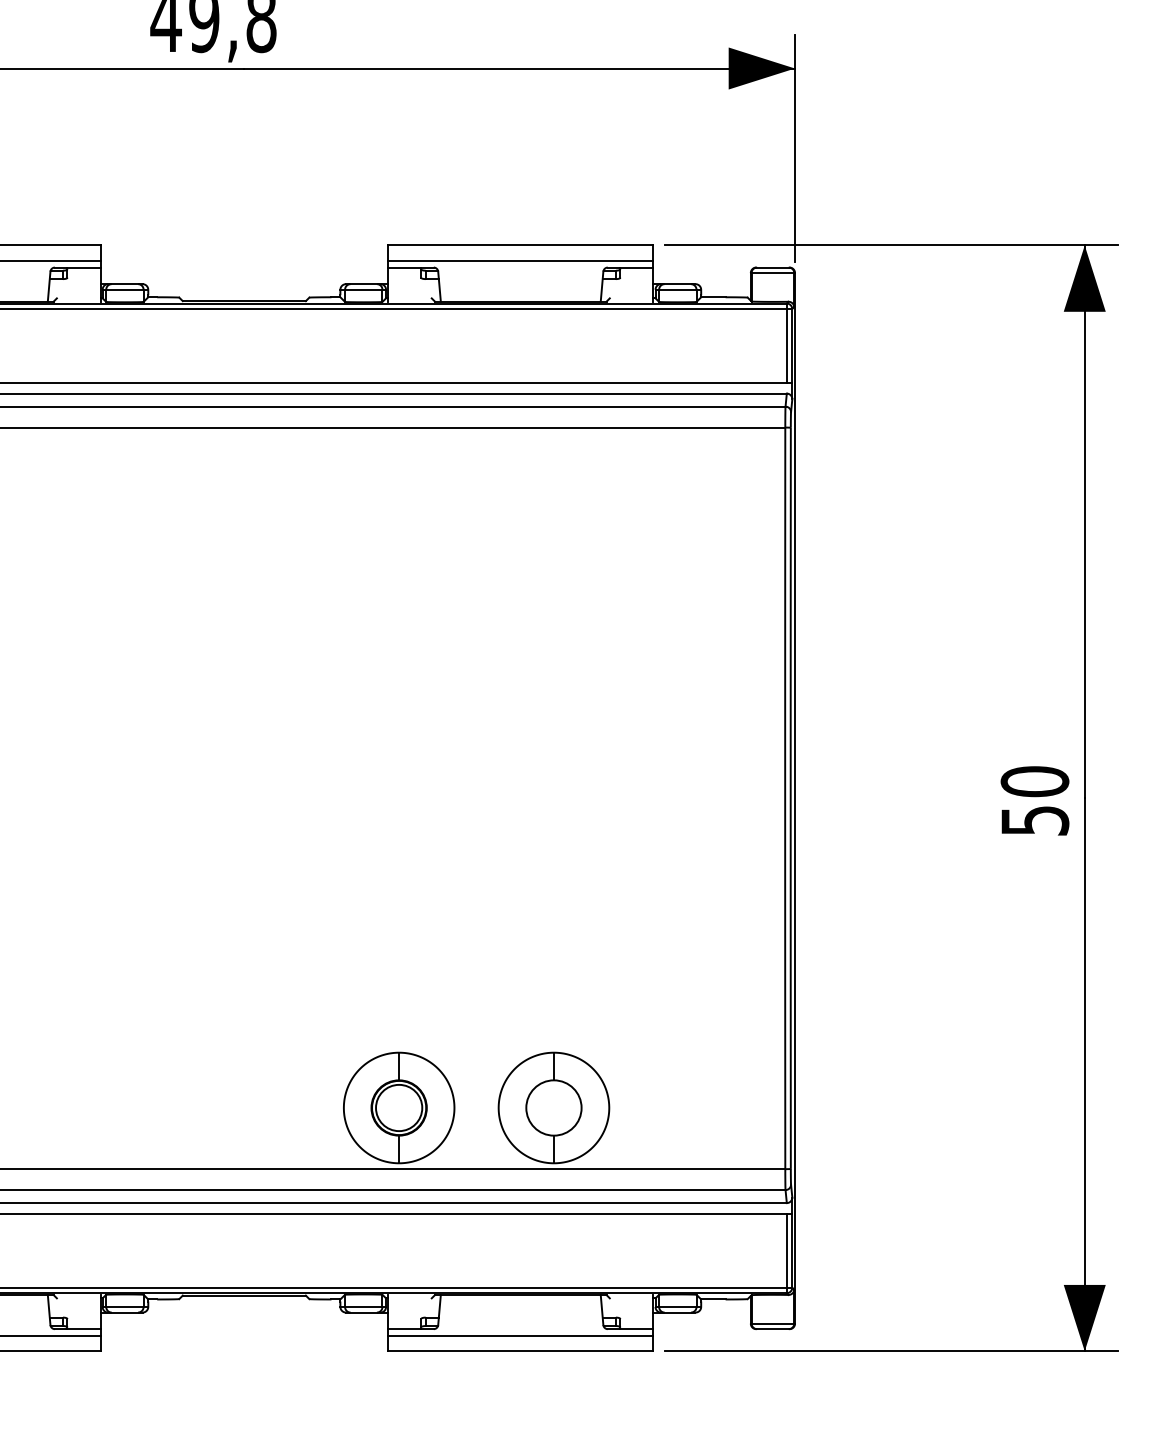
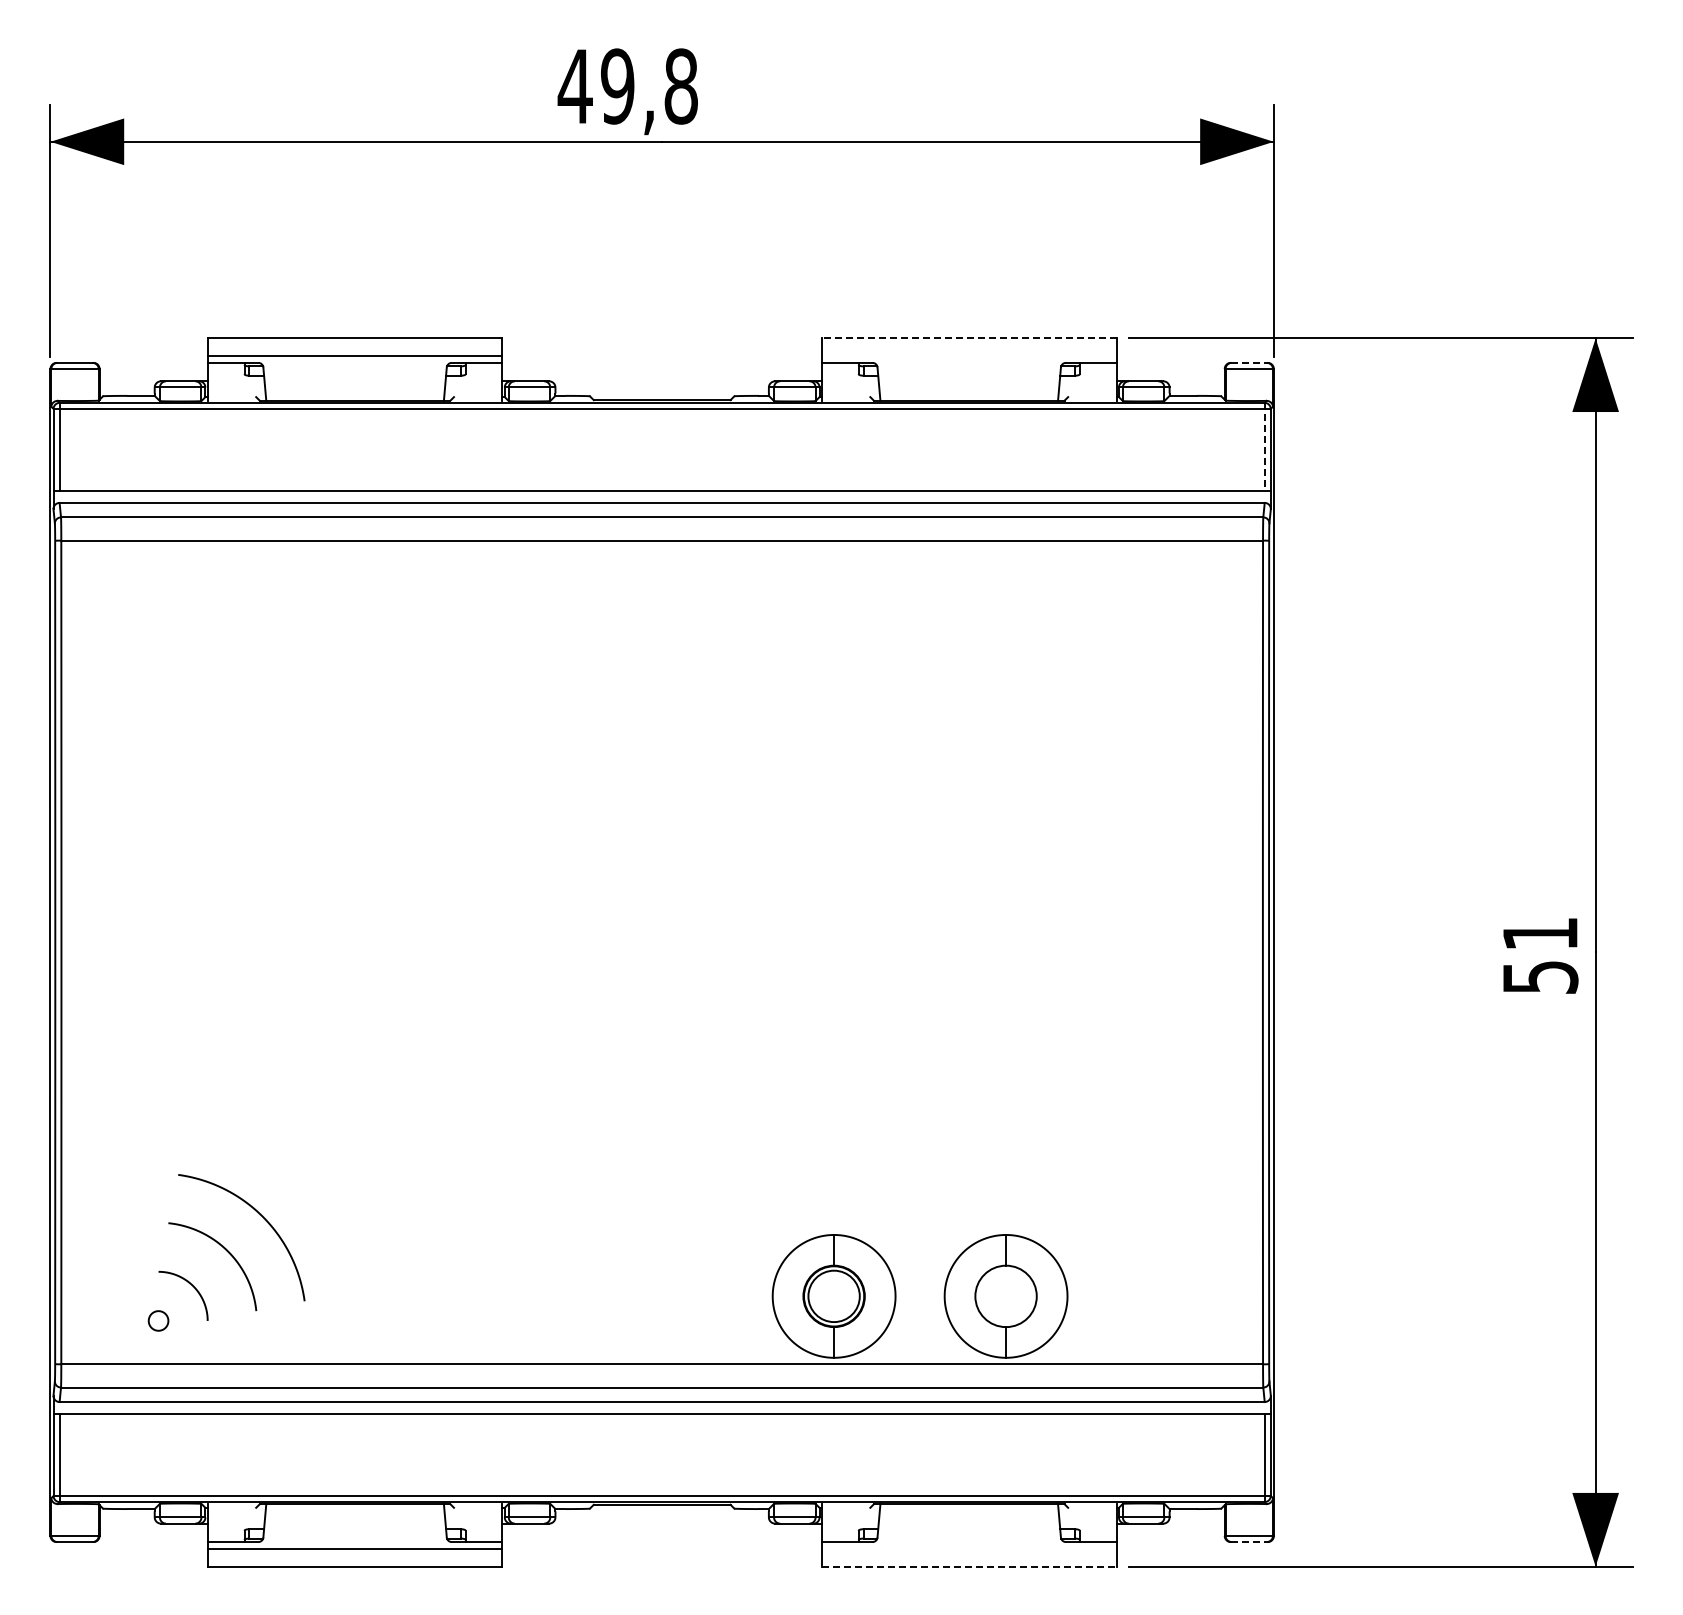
line: (520, 245) -> (968, 338), solid -> dashed
line: (520, 260) -> (968, 355), removed
line: (773, 267) -> (1249, 362), solid -> dashed
line: (786, 342) -> (1264, 446), solid -> dashed
text: (1035, 781) -> (1540, 933), 50 -> 51
line: (773, 1329) -> (1249, 1542), solid -> dashed
line: (520, 1335) -> (968, 1549), removed
line: (521, 1351) -> (969, 1566), solid -> dashed

